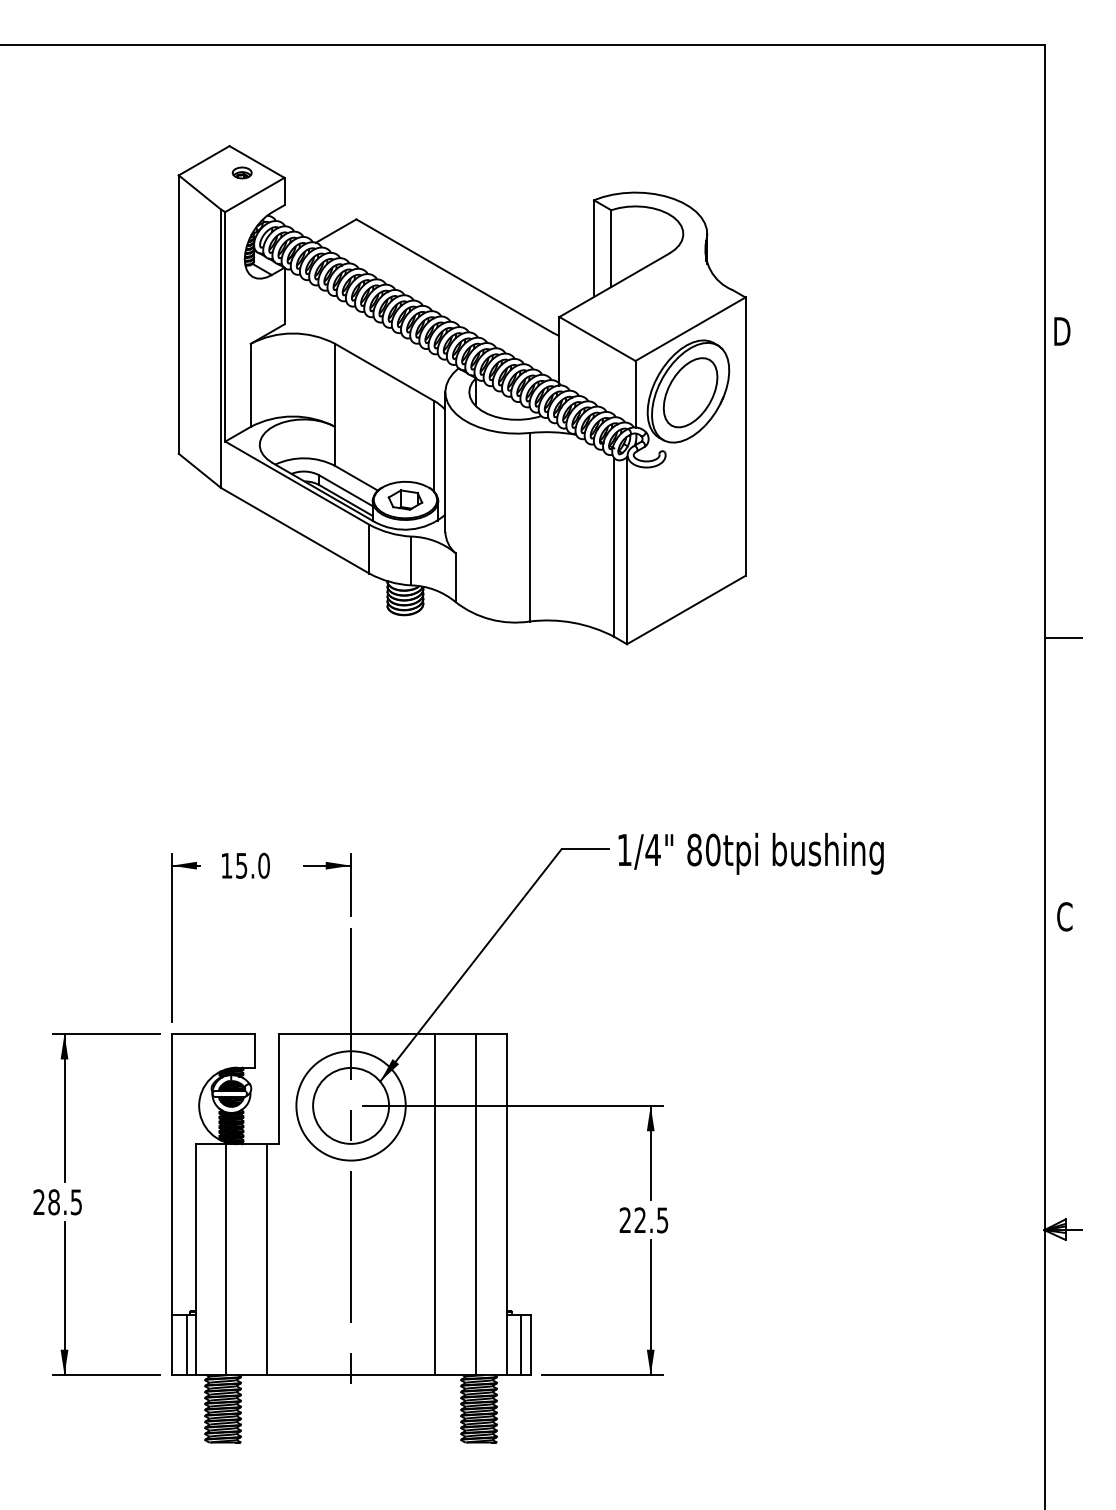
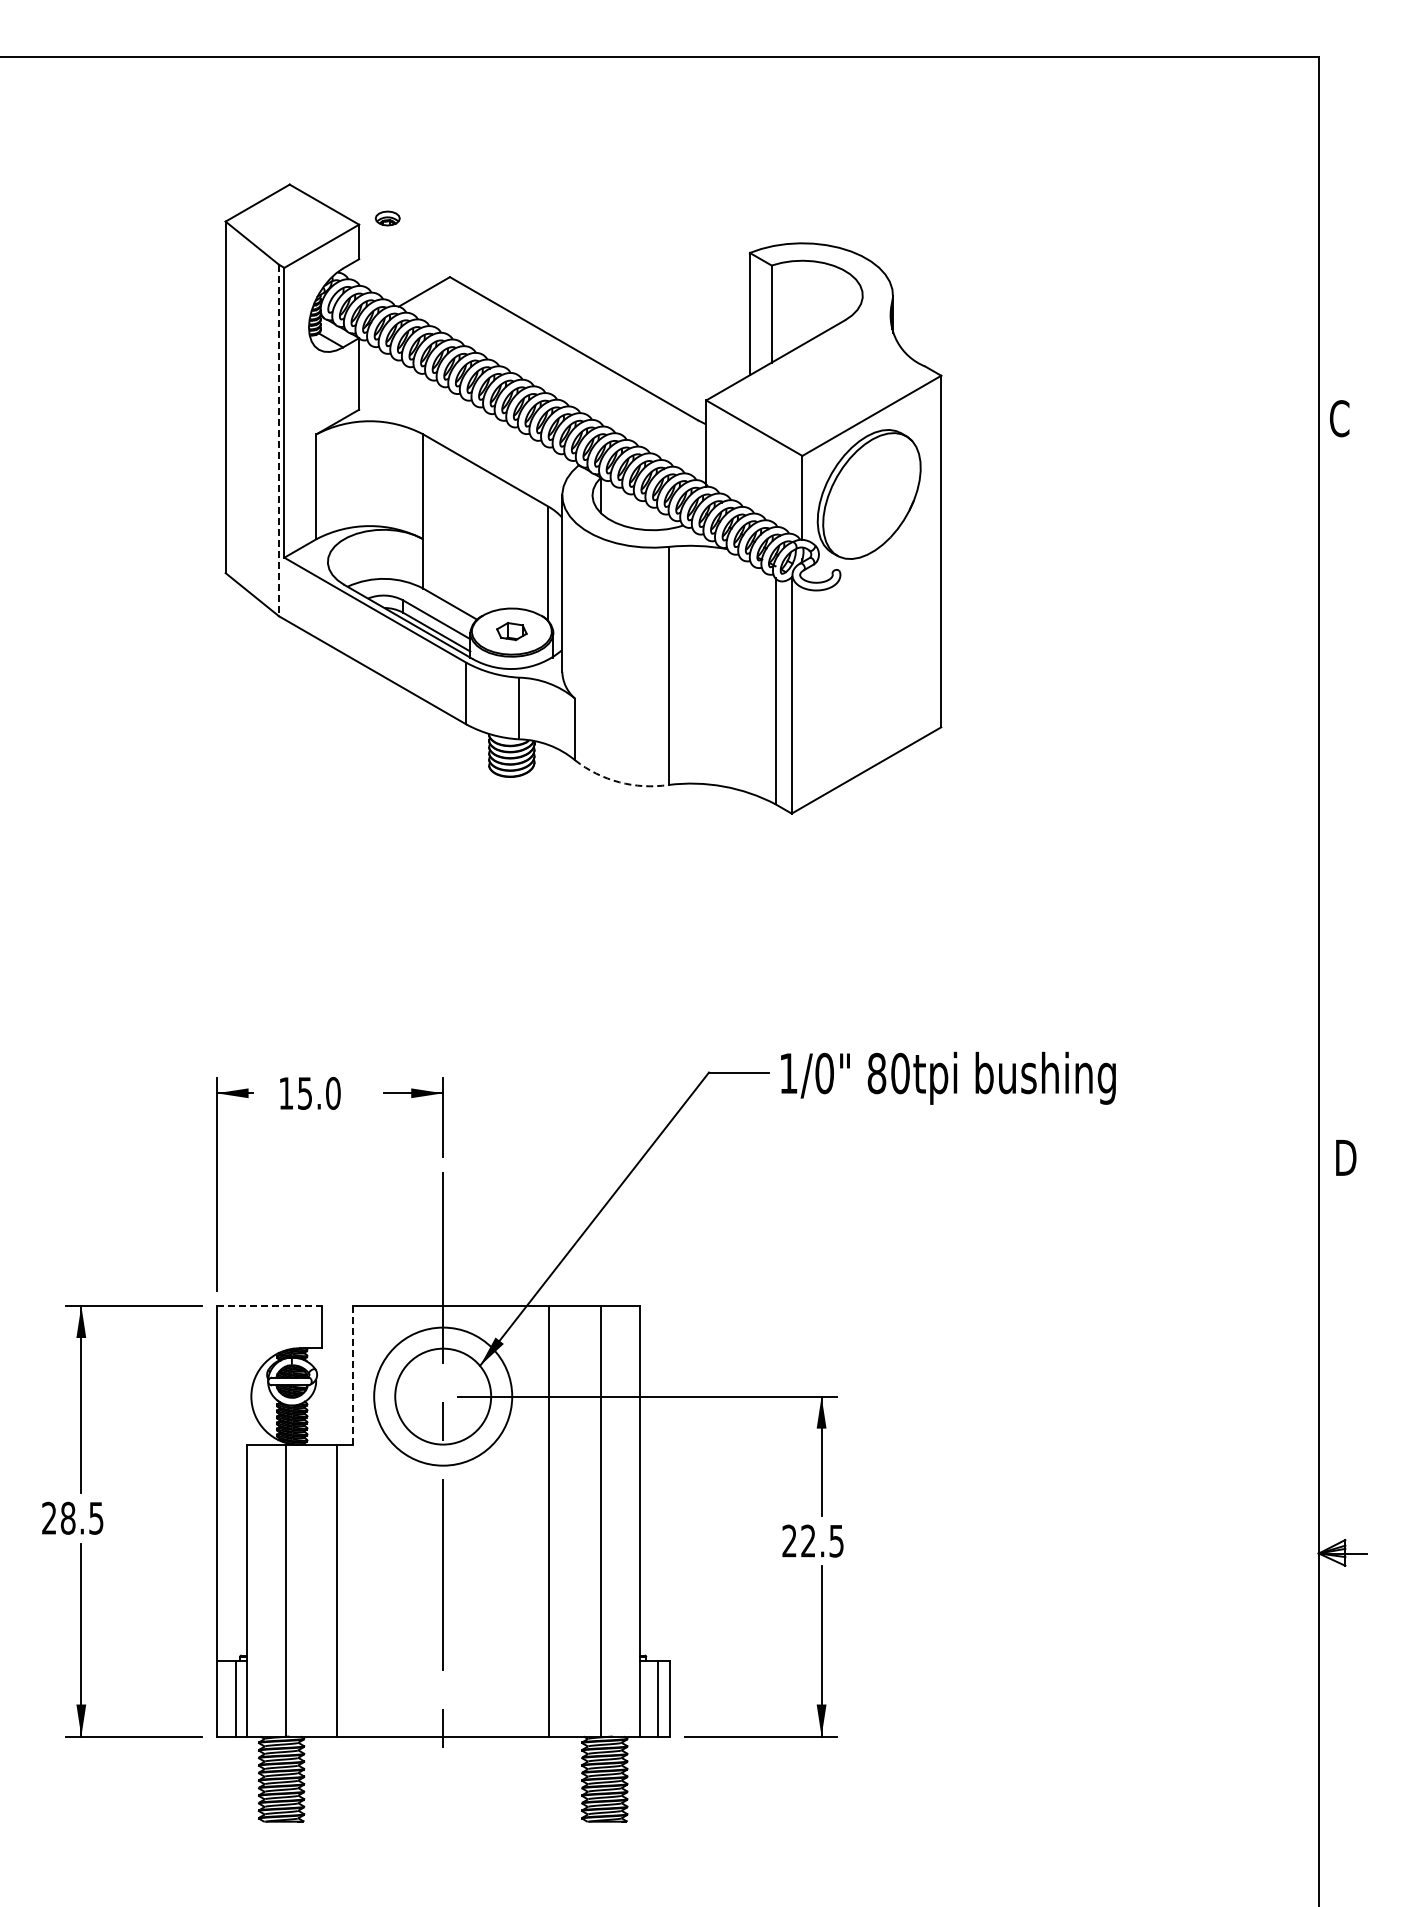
part: (242, 172) -> (387, 218), moved
text: (1061, 331) -> (1340, 418), D -> C
line: (221, 348) -> (279, 440), solid -> dashed
part: (690, 392) -> (871, 495), removed
part: (405, 500) -> (511, 631), size x0.7
arc: (490, 619) -> (619, 782), solid -> dashed
line: (1063, 637) -> (1342, 805), removed
text: (653, 850) -> (824, 1073), 1/4" -> 1/0"
text: (1065, 916) -> (1345, 1157), C -> D
line: (213, 1034) -> (269, 1306), solid -> dashed
line: (279, 1089) -> (352, 1375), solid -> dashed

